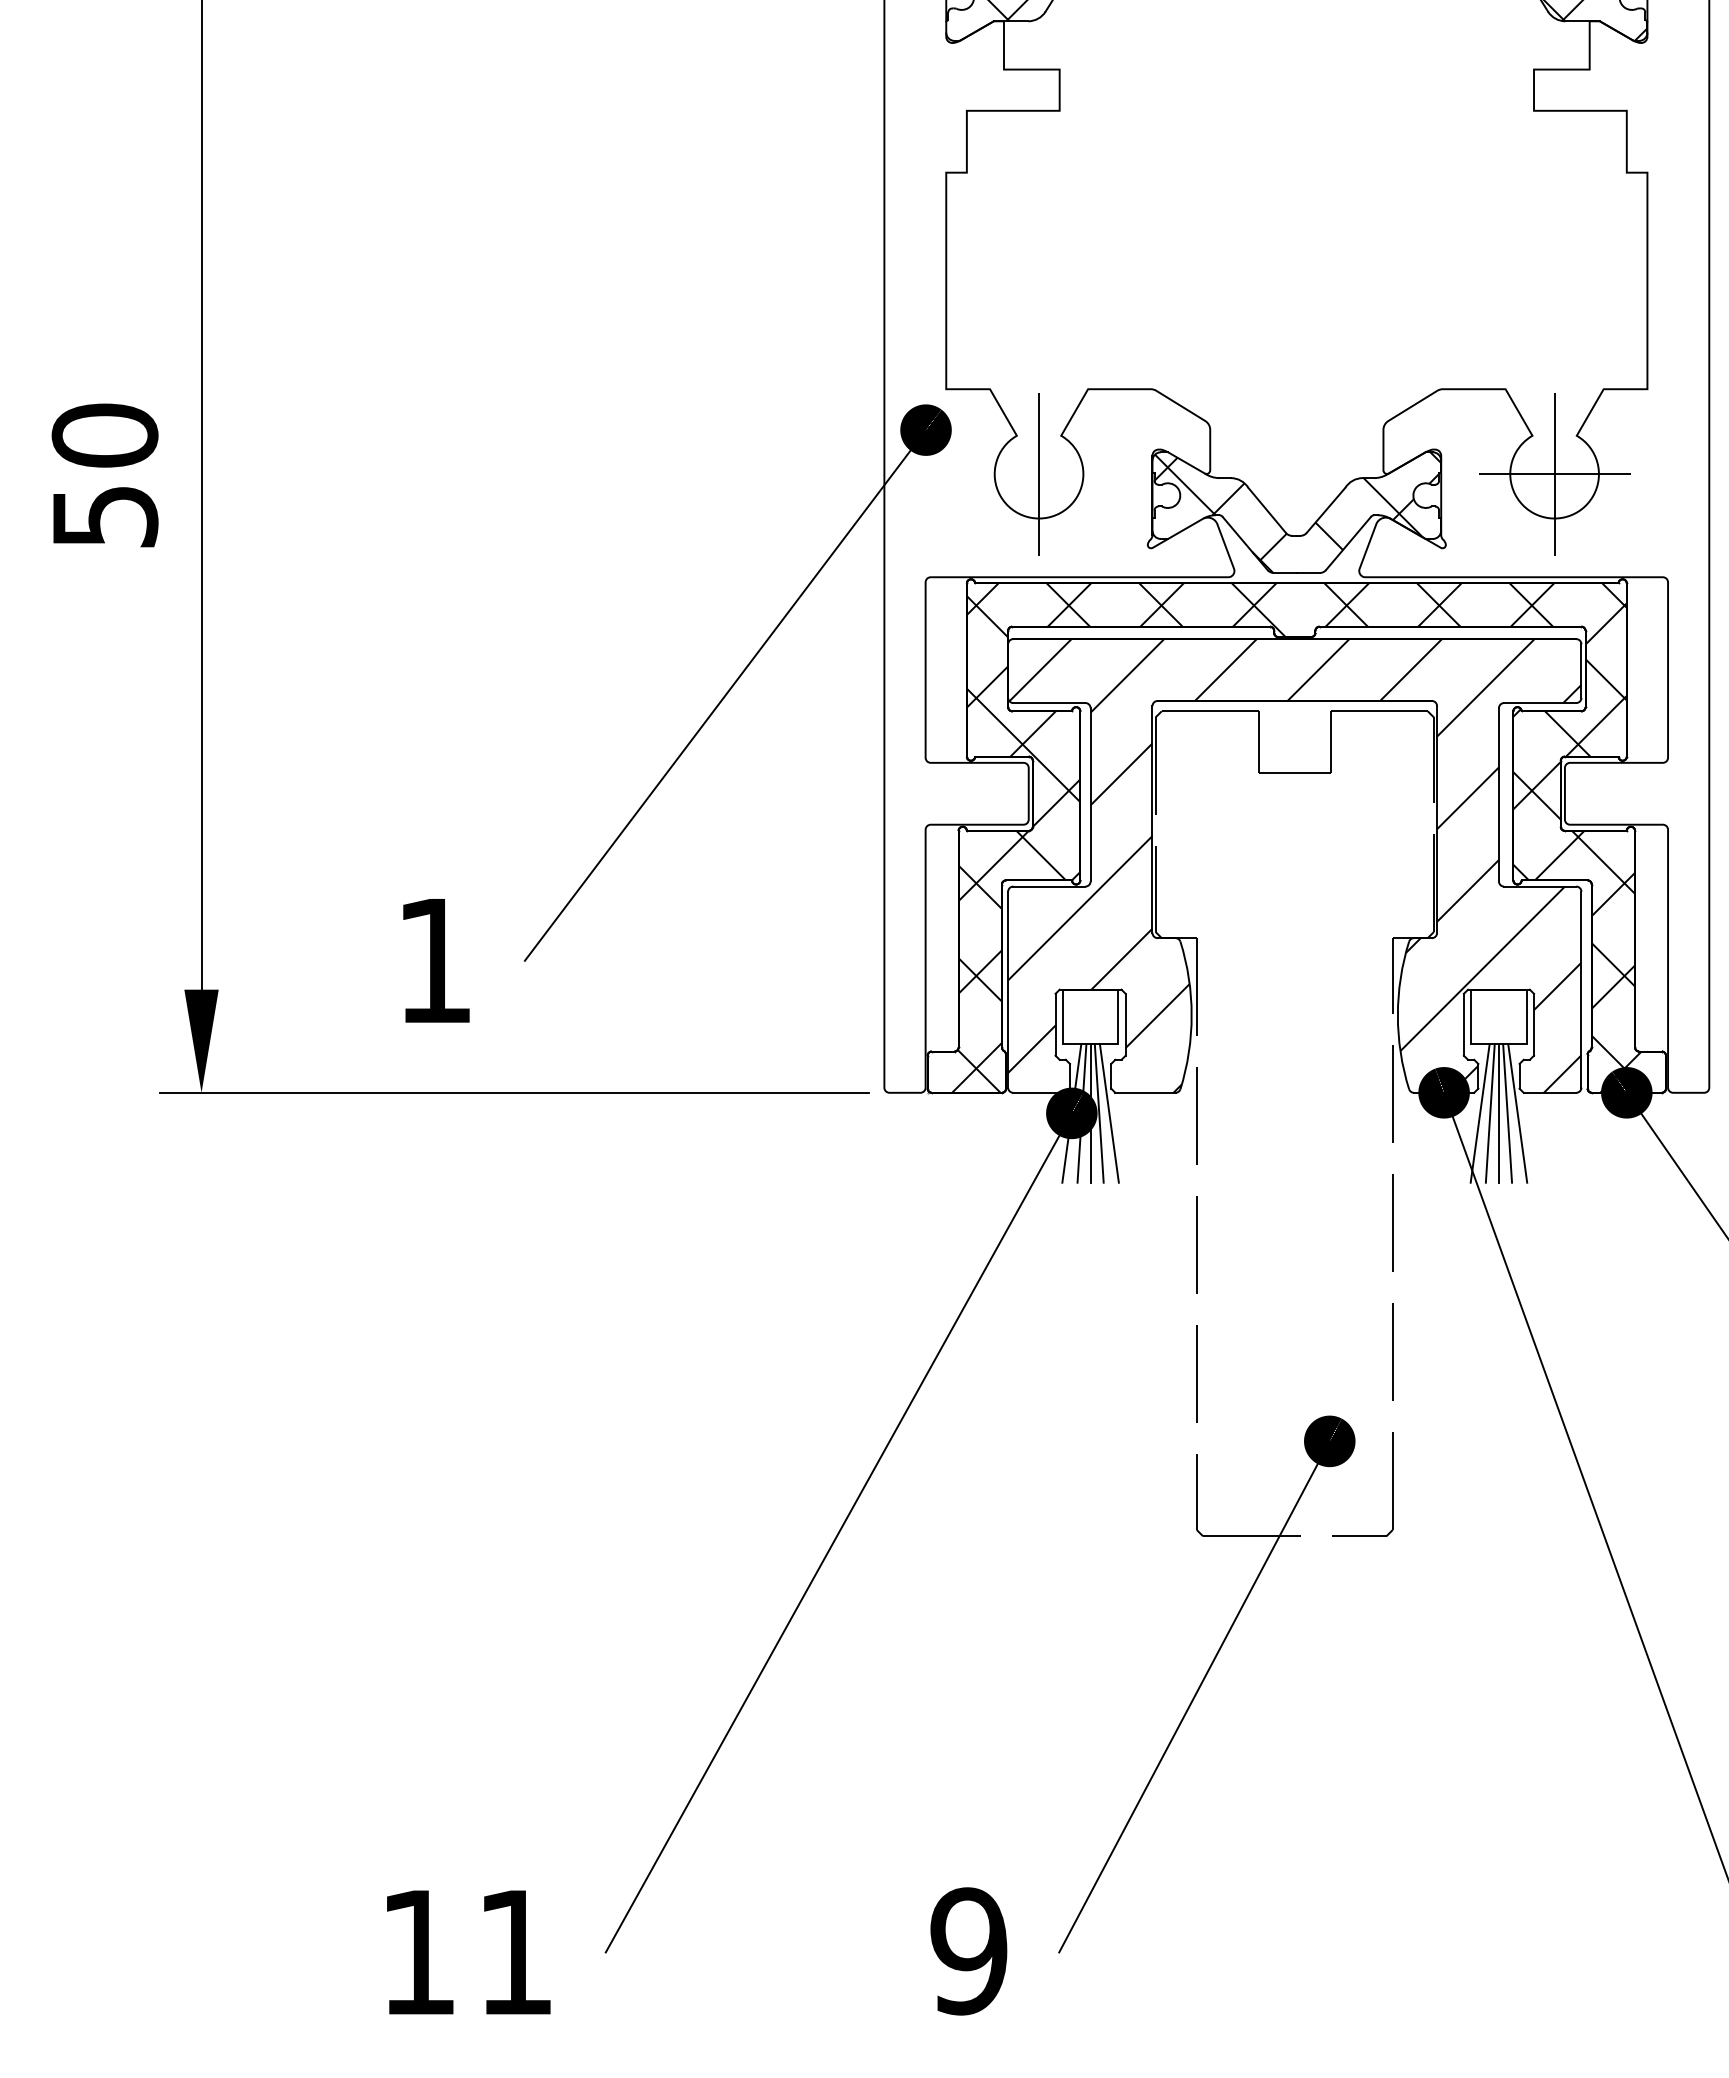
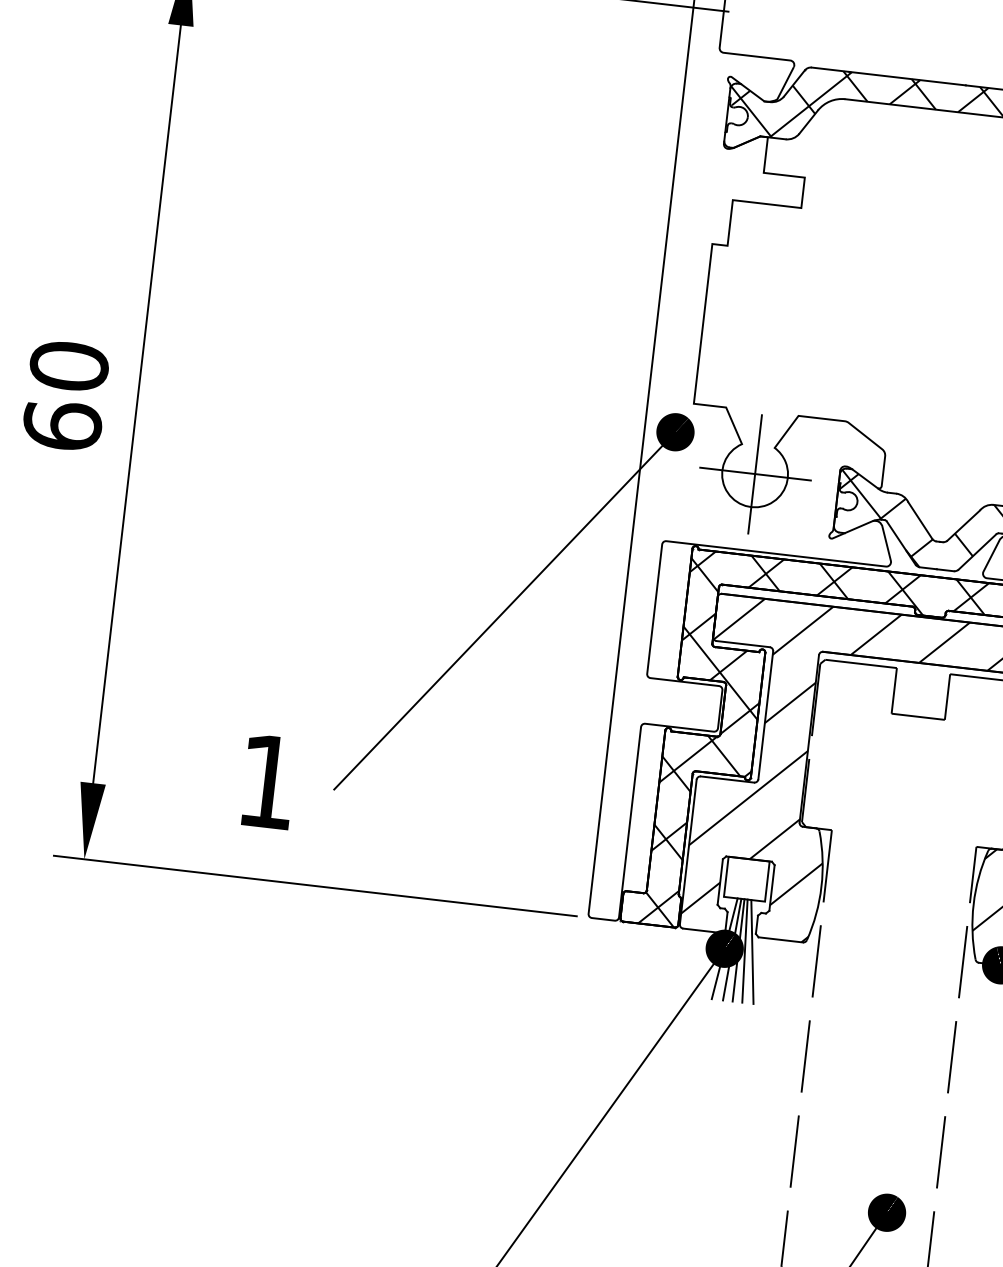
line: (1039, 473) -> (755, 473), added
text: (104, 516) -> (61, 425), 50 -> 60

